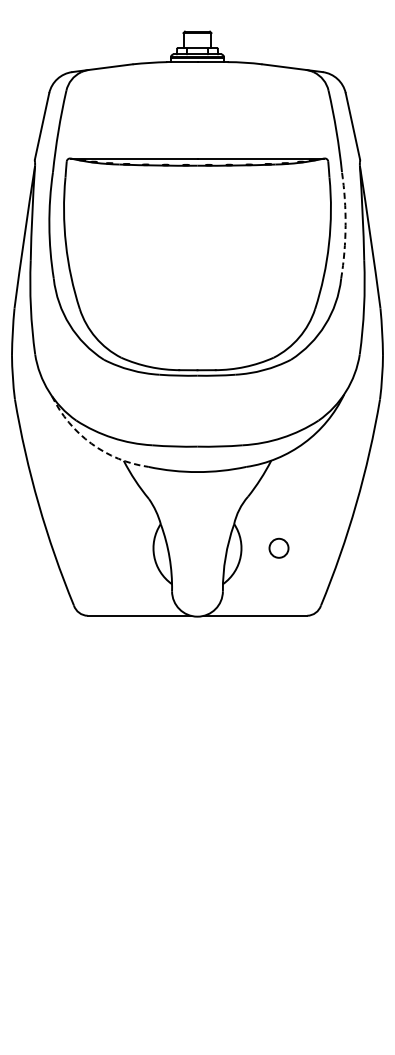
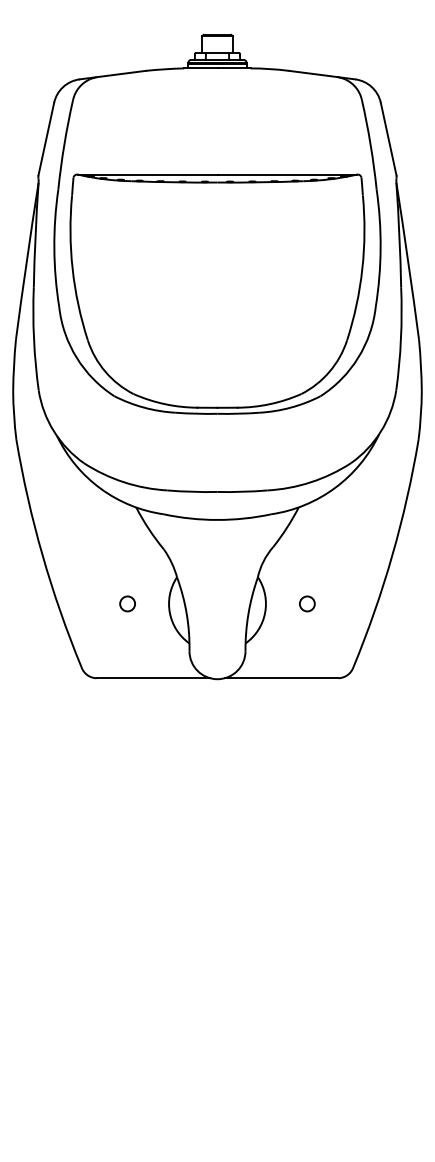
arc: (345, 225) -> (380, 248), dashed -> solid
arc: (91, 443) -> (100, 488), dashed -> solid
circle: (115, 547) -> (127, 603), added
circle: (279, 547) -> (307, 603), size x0.71

